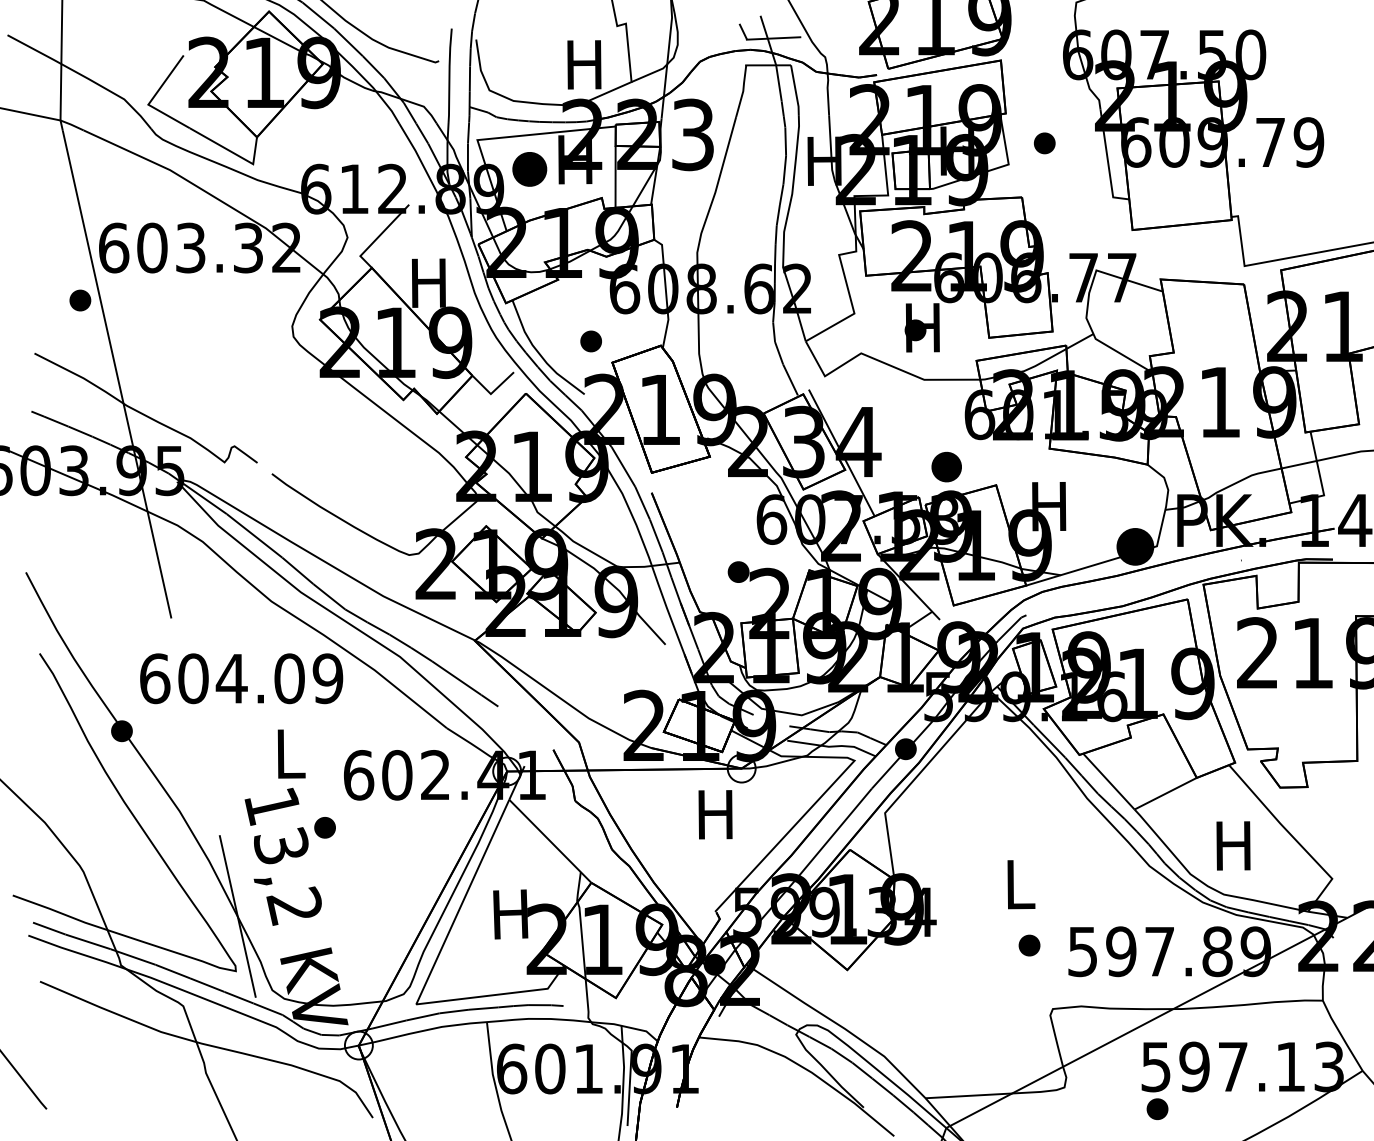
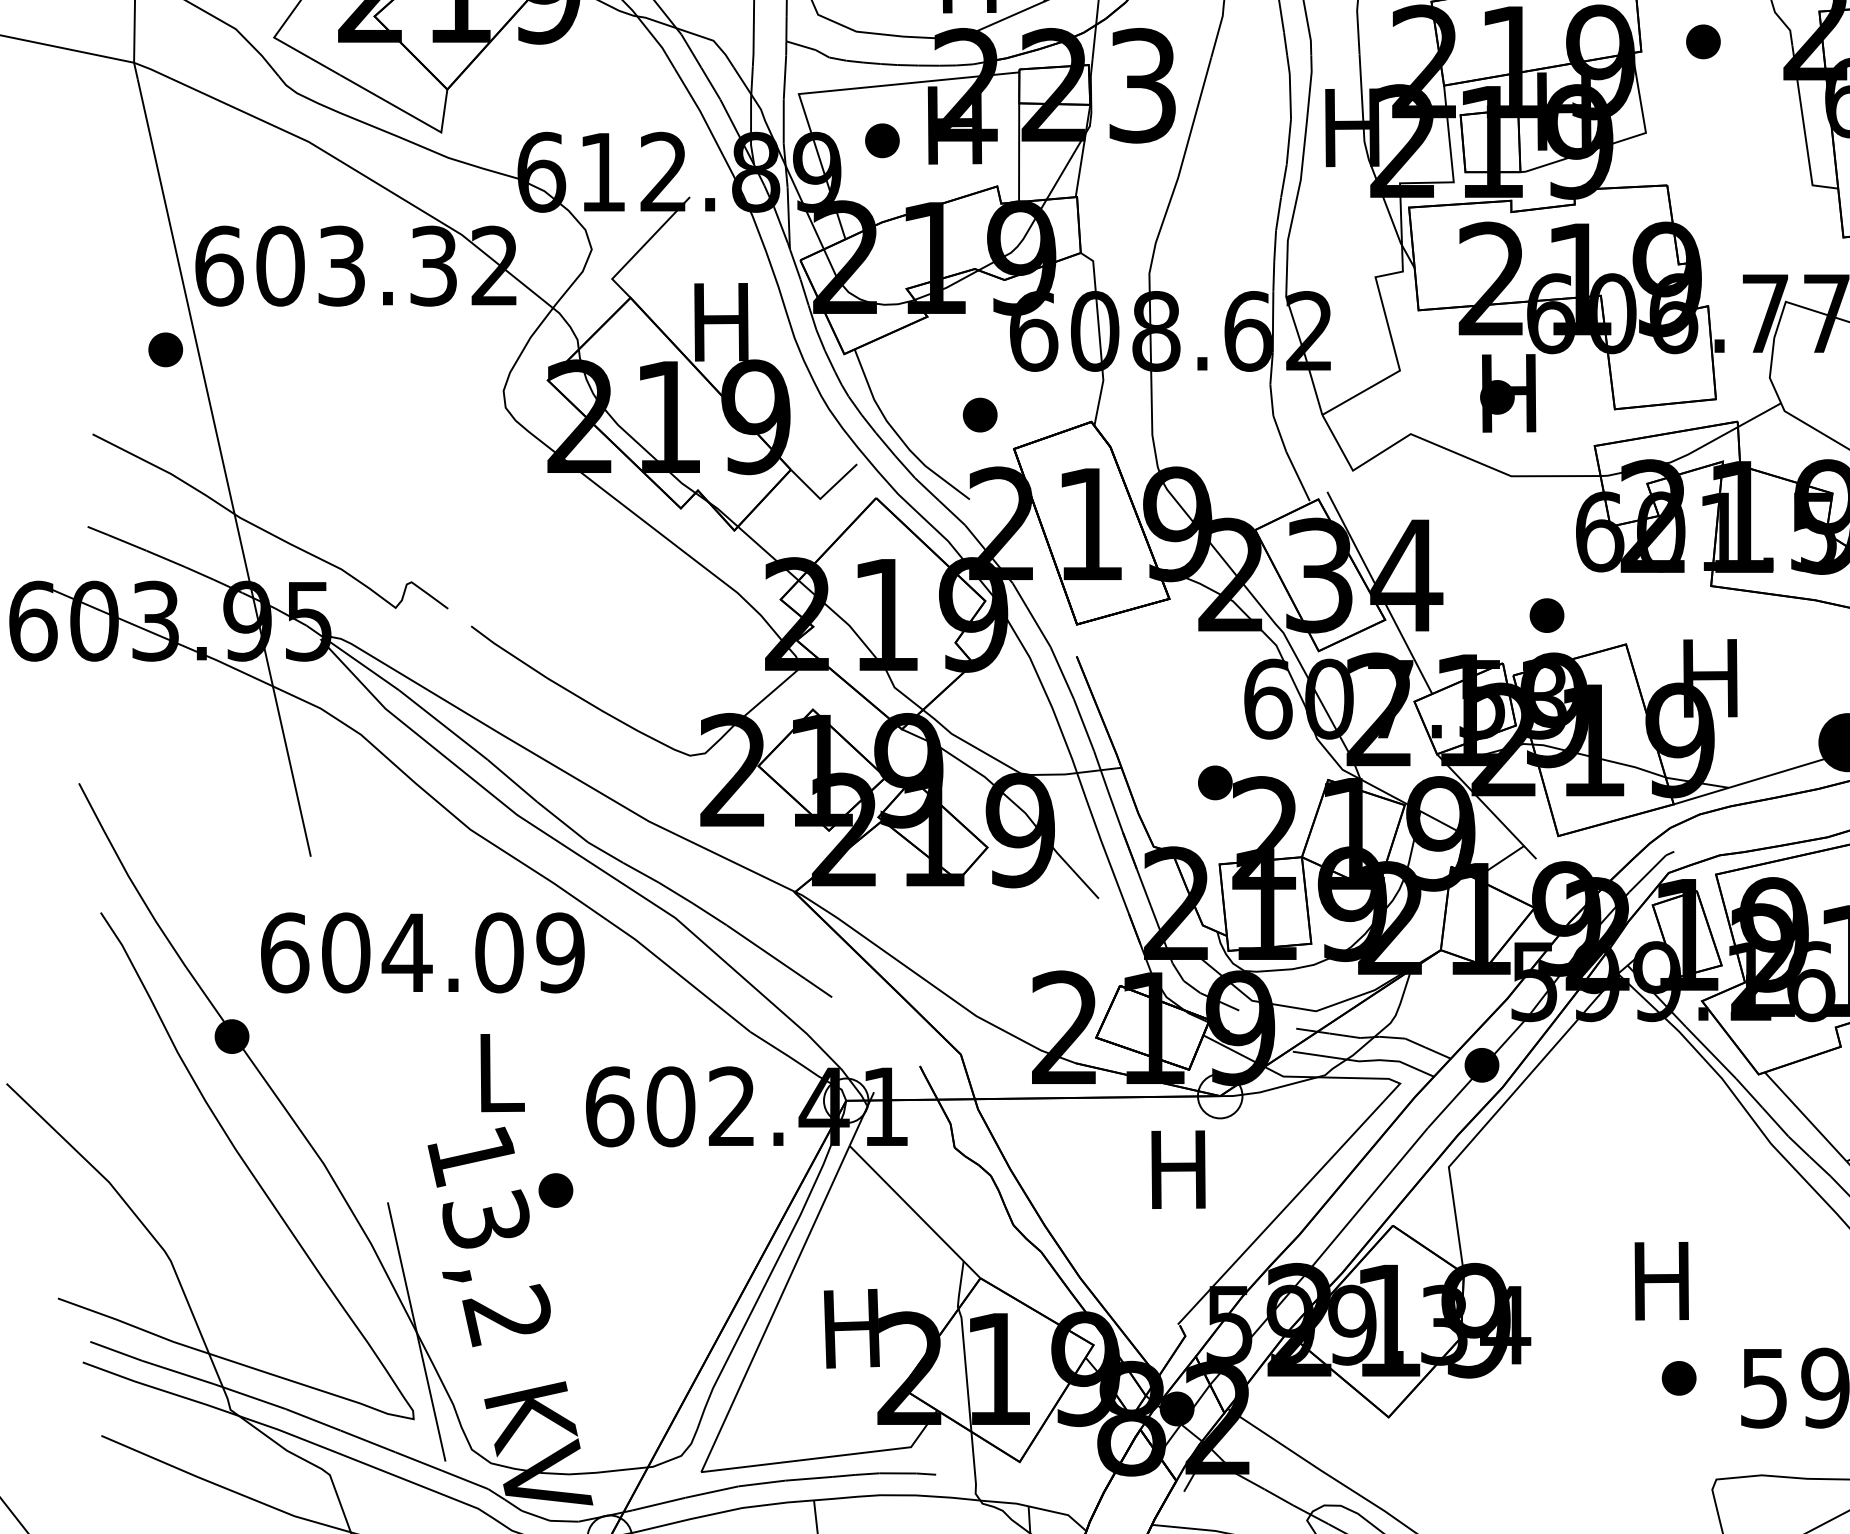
part: (1044, 143) -> (1703, 42), moved
part: (529, 169) -> (881, 140), size x0.62
part: (946, 467) -> (1546, 616), size x0.71
text: (1018, 884) -> (1661, 1280), L -> H

